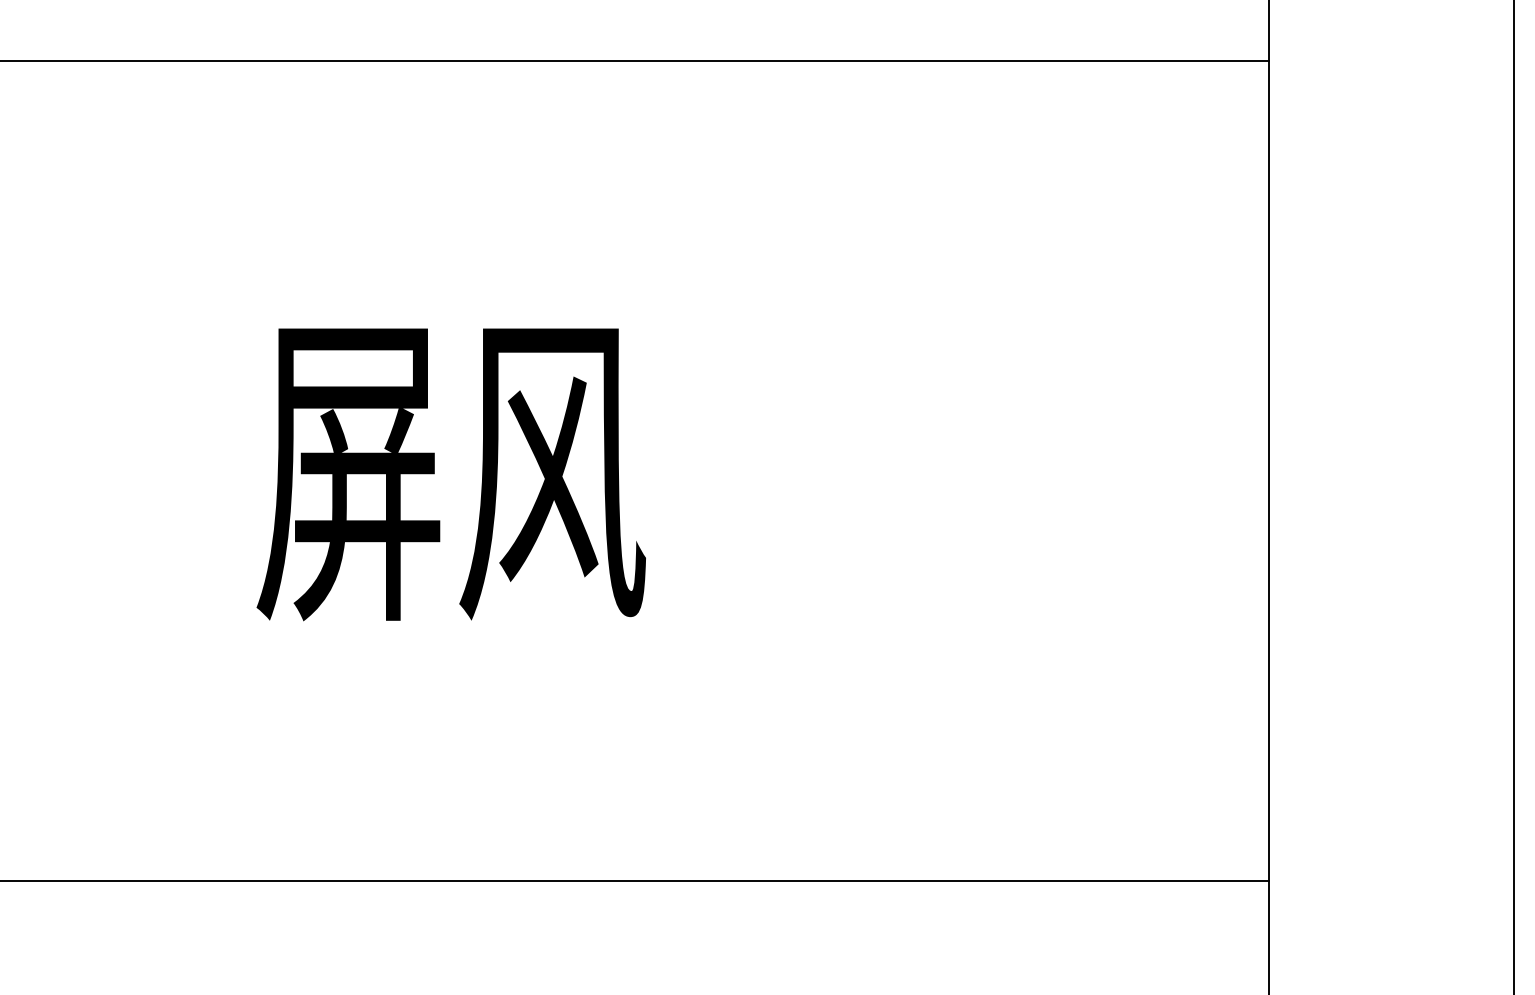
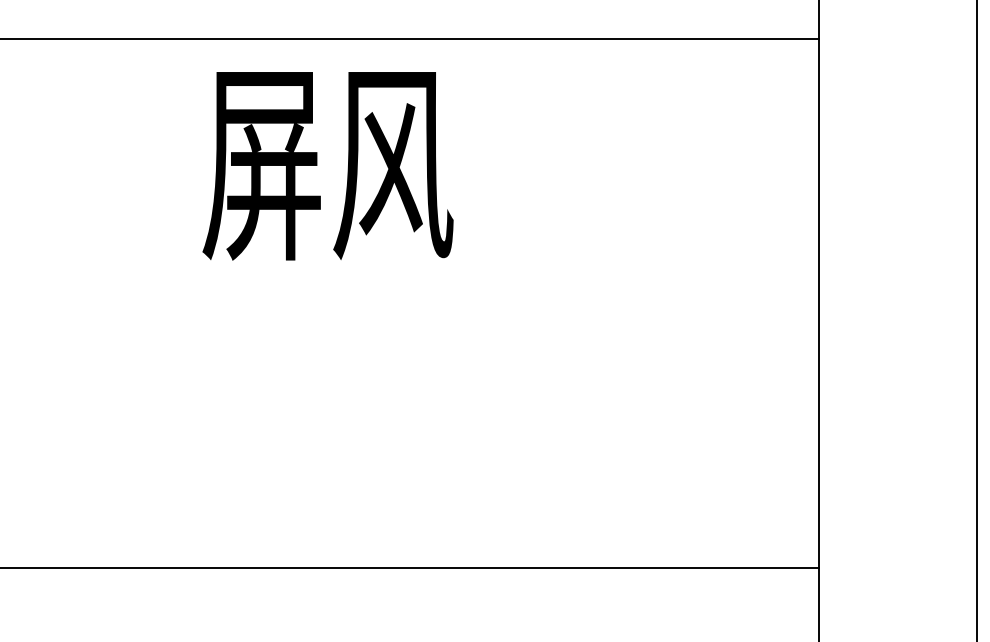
text: (450, 475) -> (327, 166), moved

